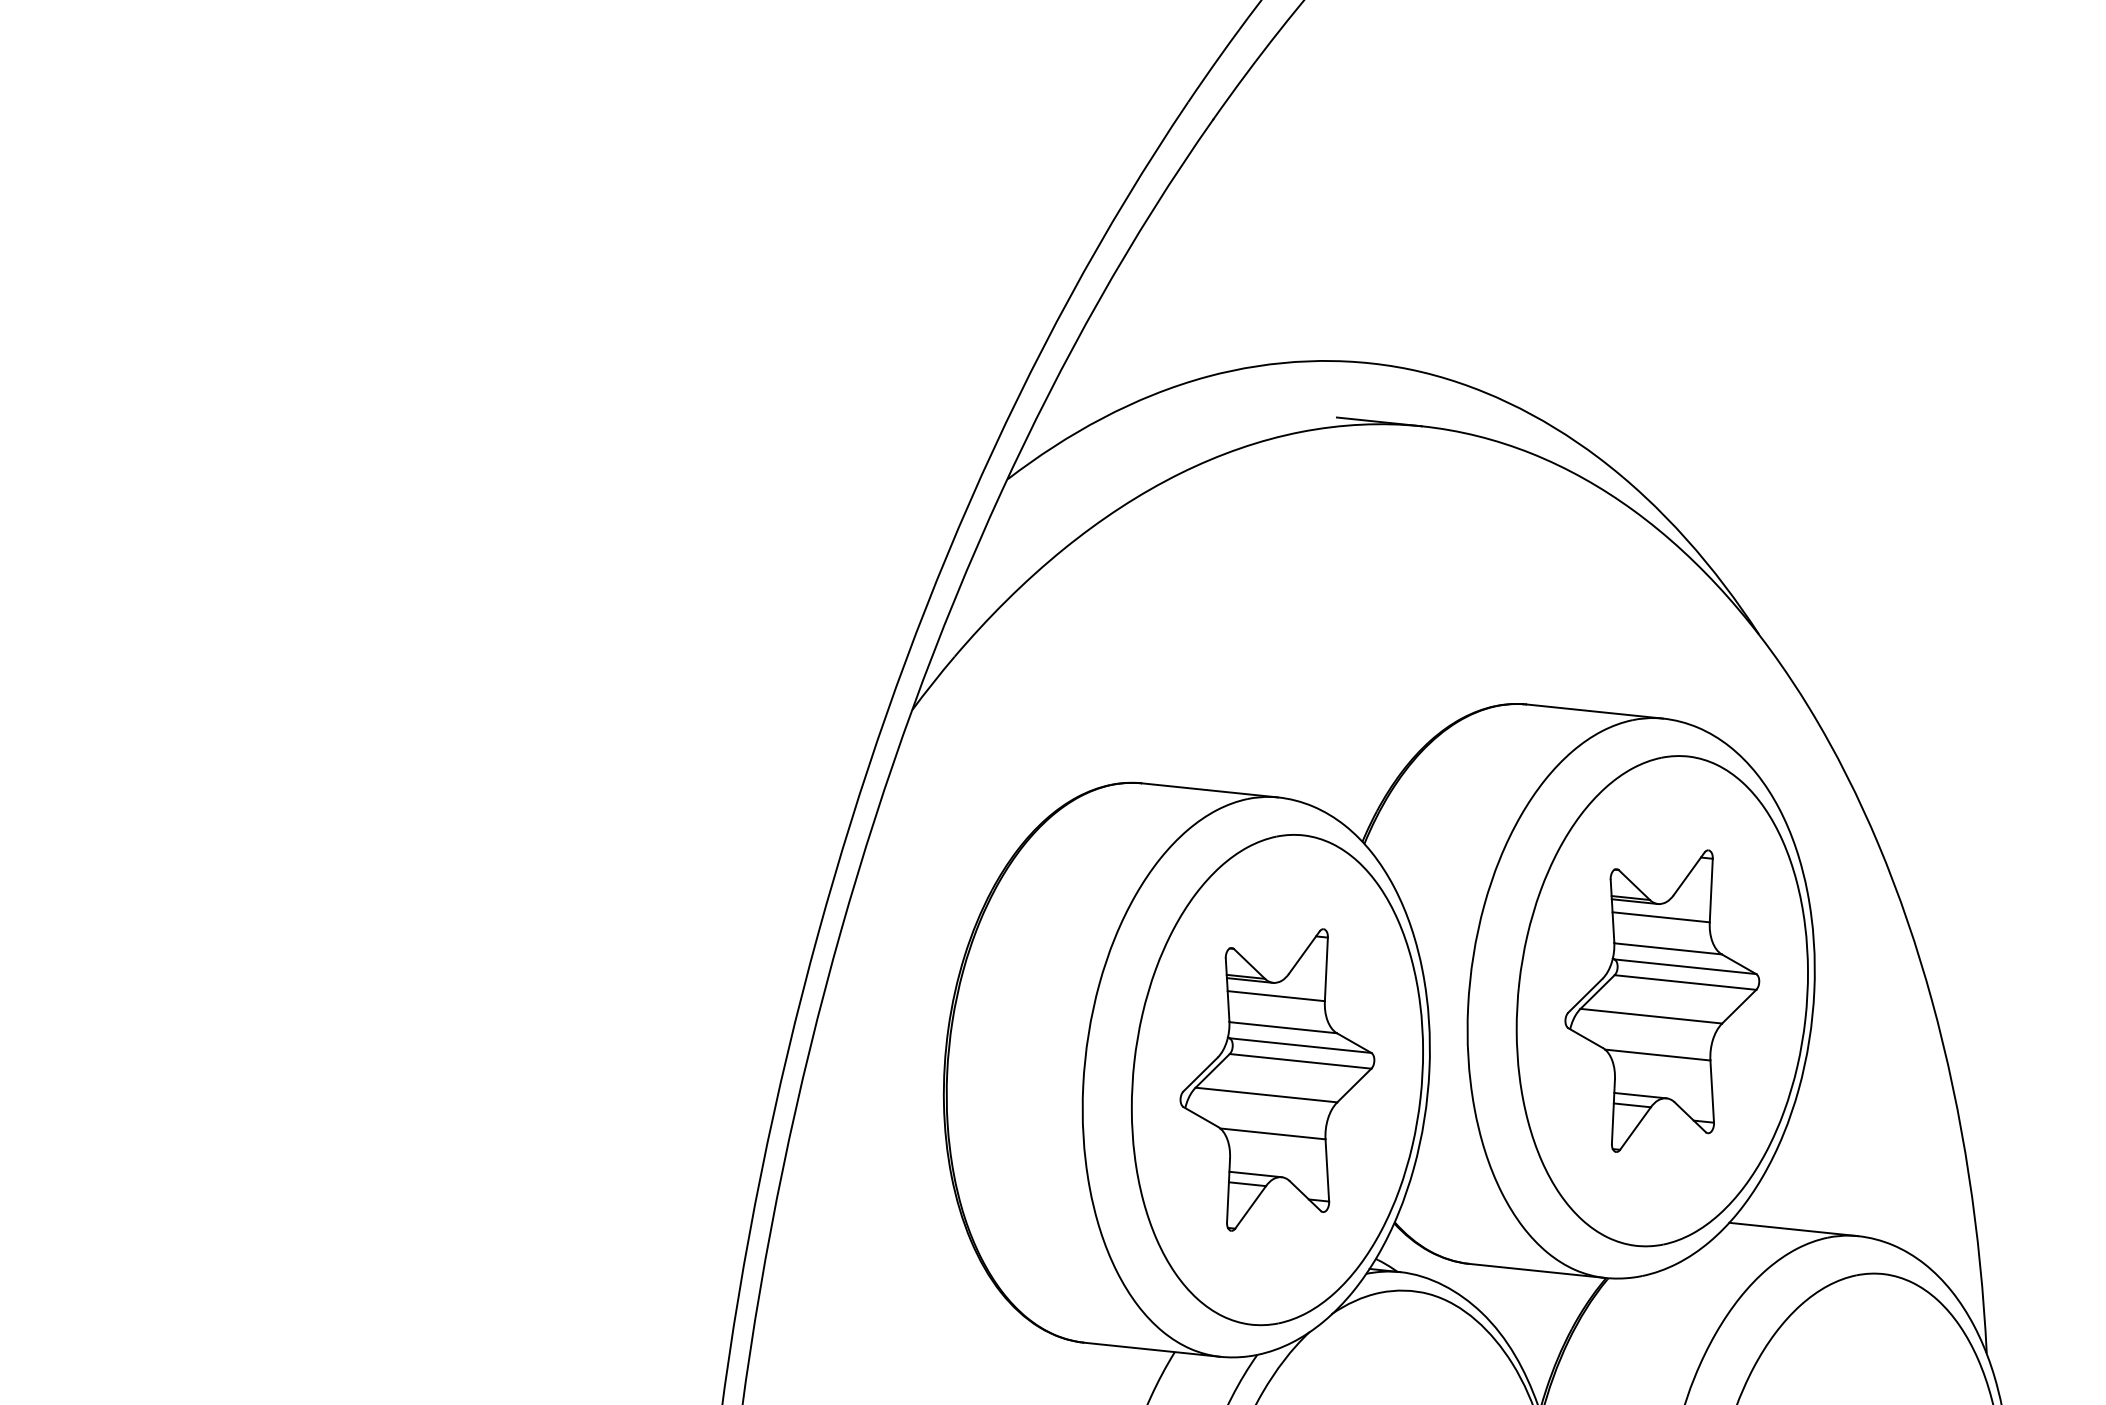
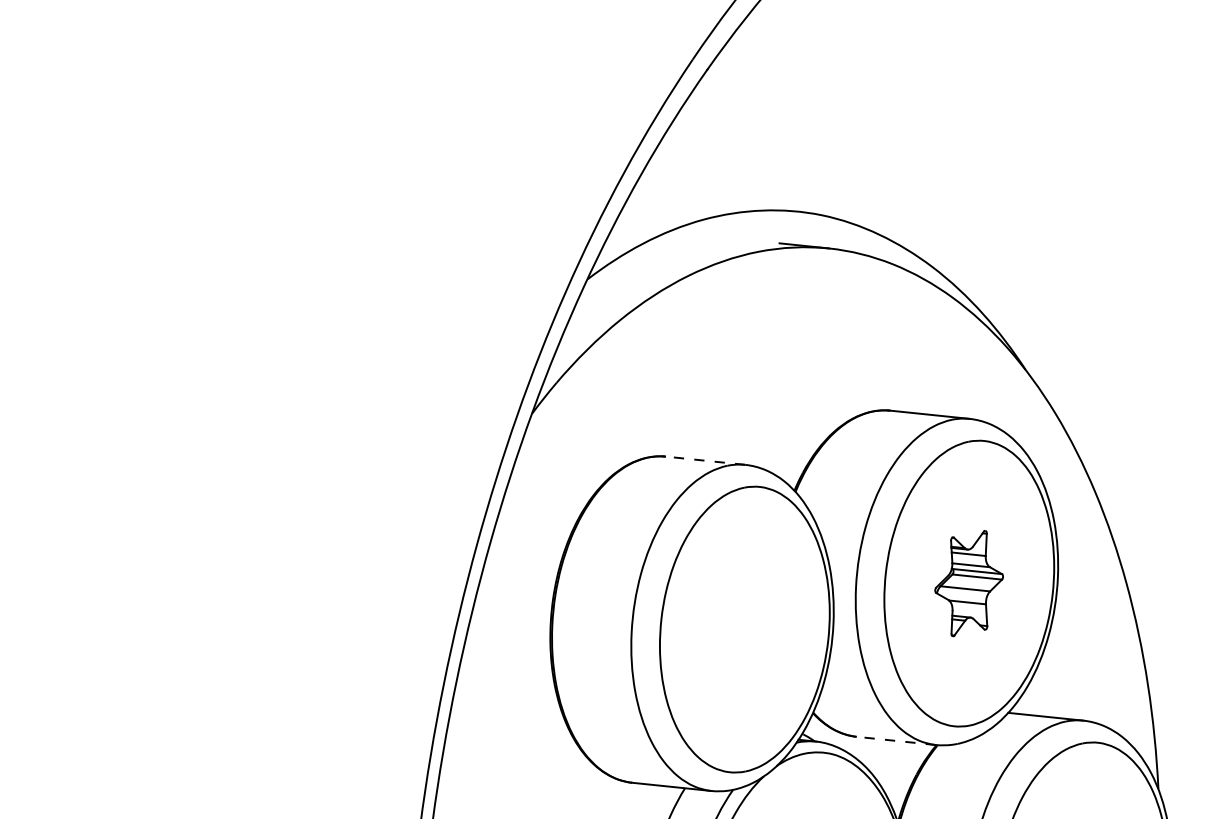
line: (1209, 789) -> (705, 460), solid -> dashed
part: (1661, 1000) -> (968, 583), size x0.6
part: (1276, 1079) -> (744, 629), removed
line: (1537, 1270) -> (896, 740), solid -> dashed

